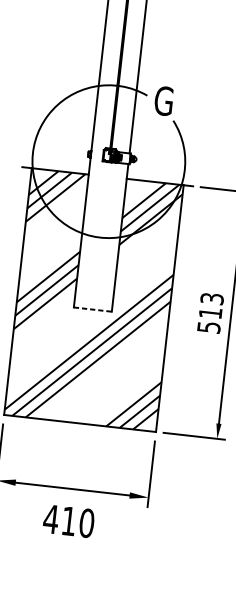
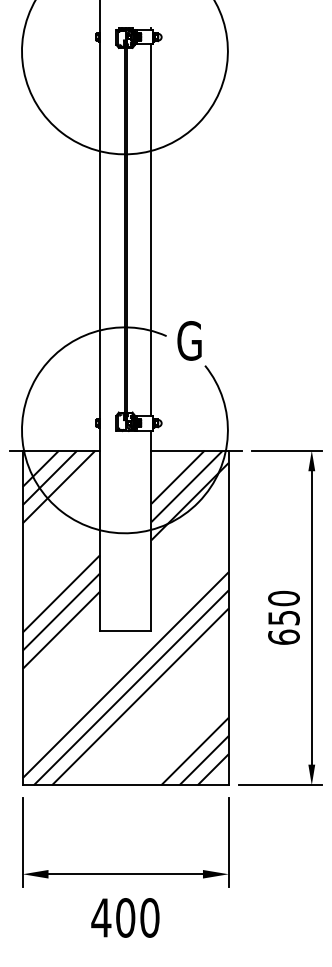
line: (92, 309) -> (125, 630), dashed -> solid
text: (210, 312) -> (283, 617), 513 -> 650
text: (68, 520) -> (125, 917), 410 -> 400

